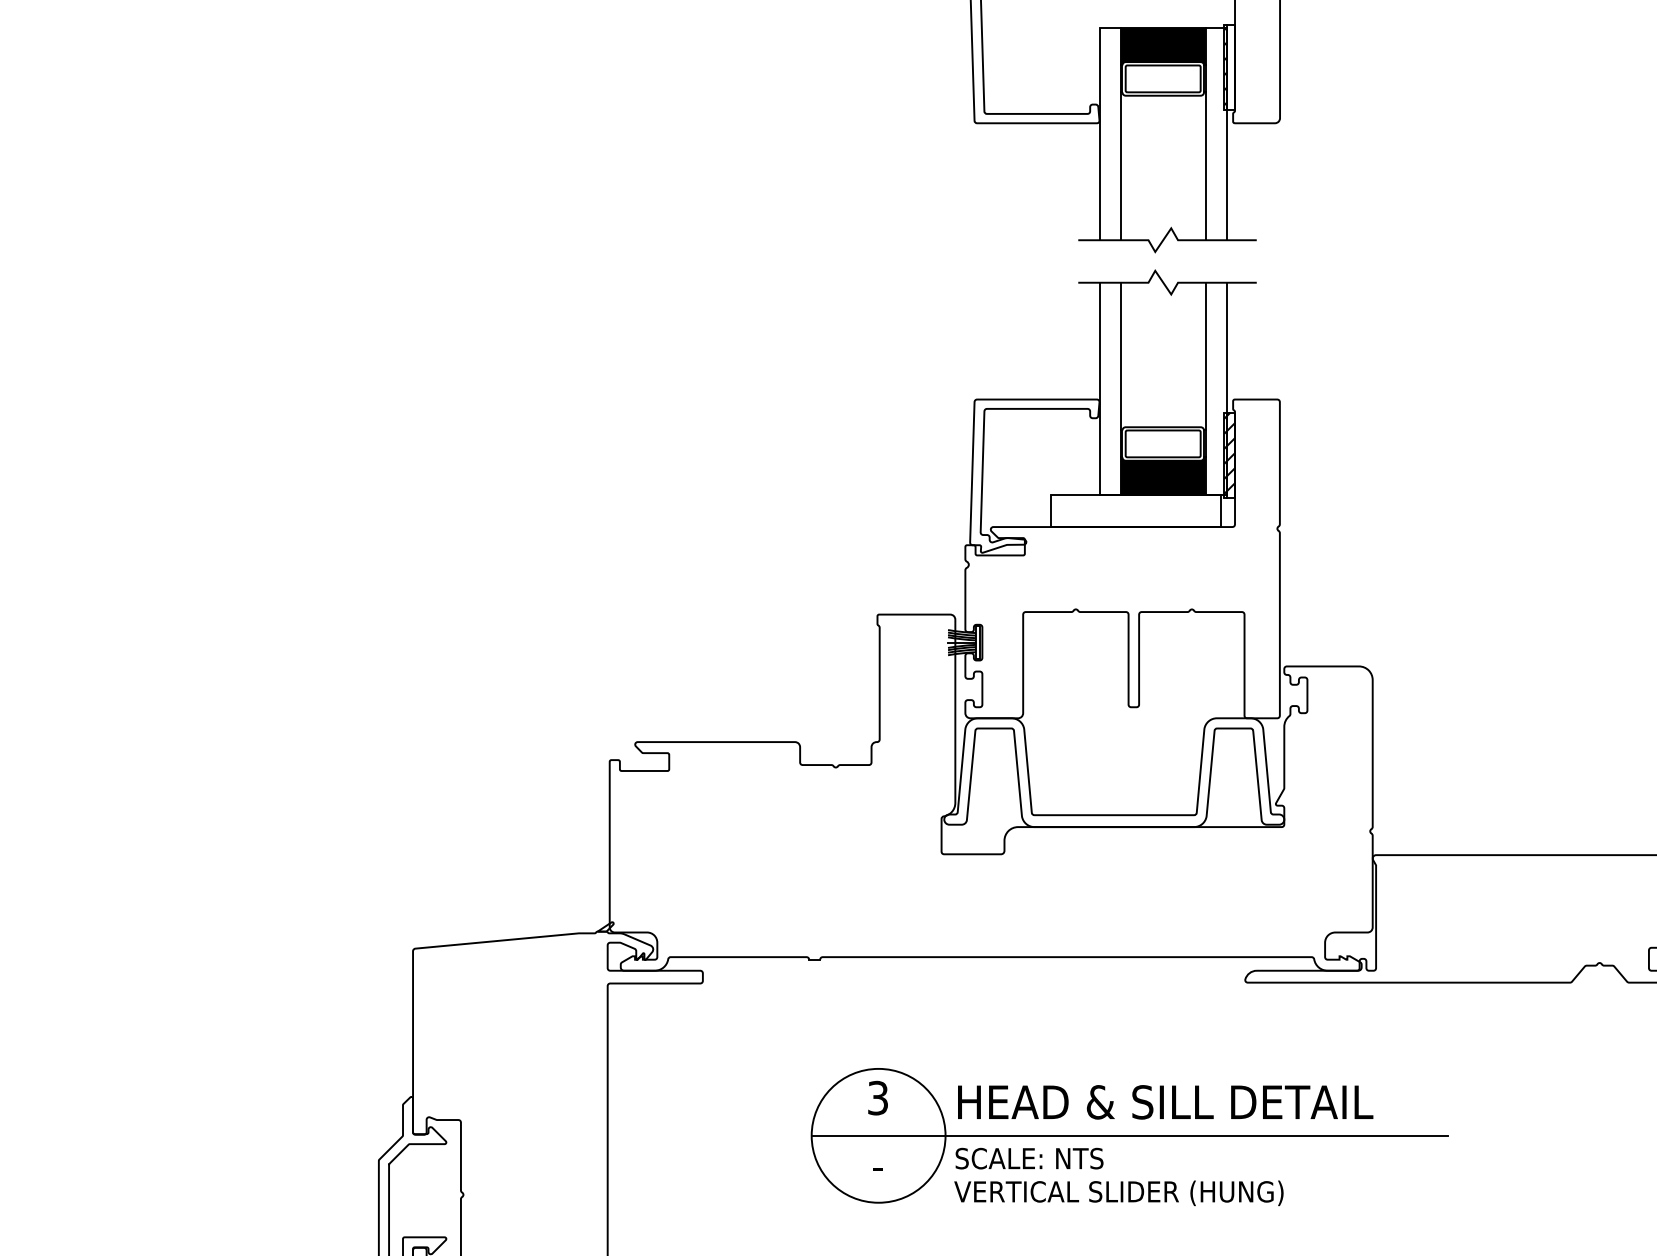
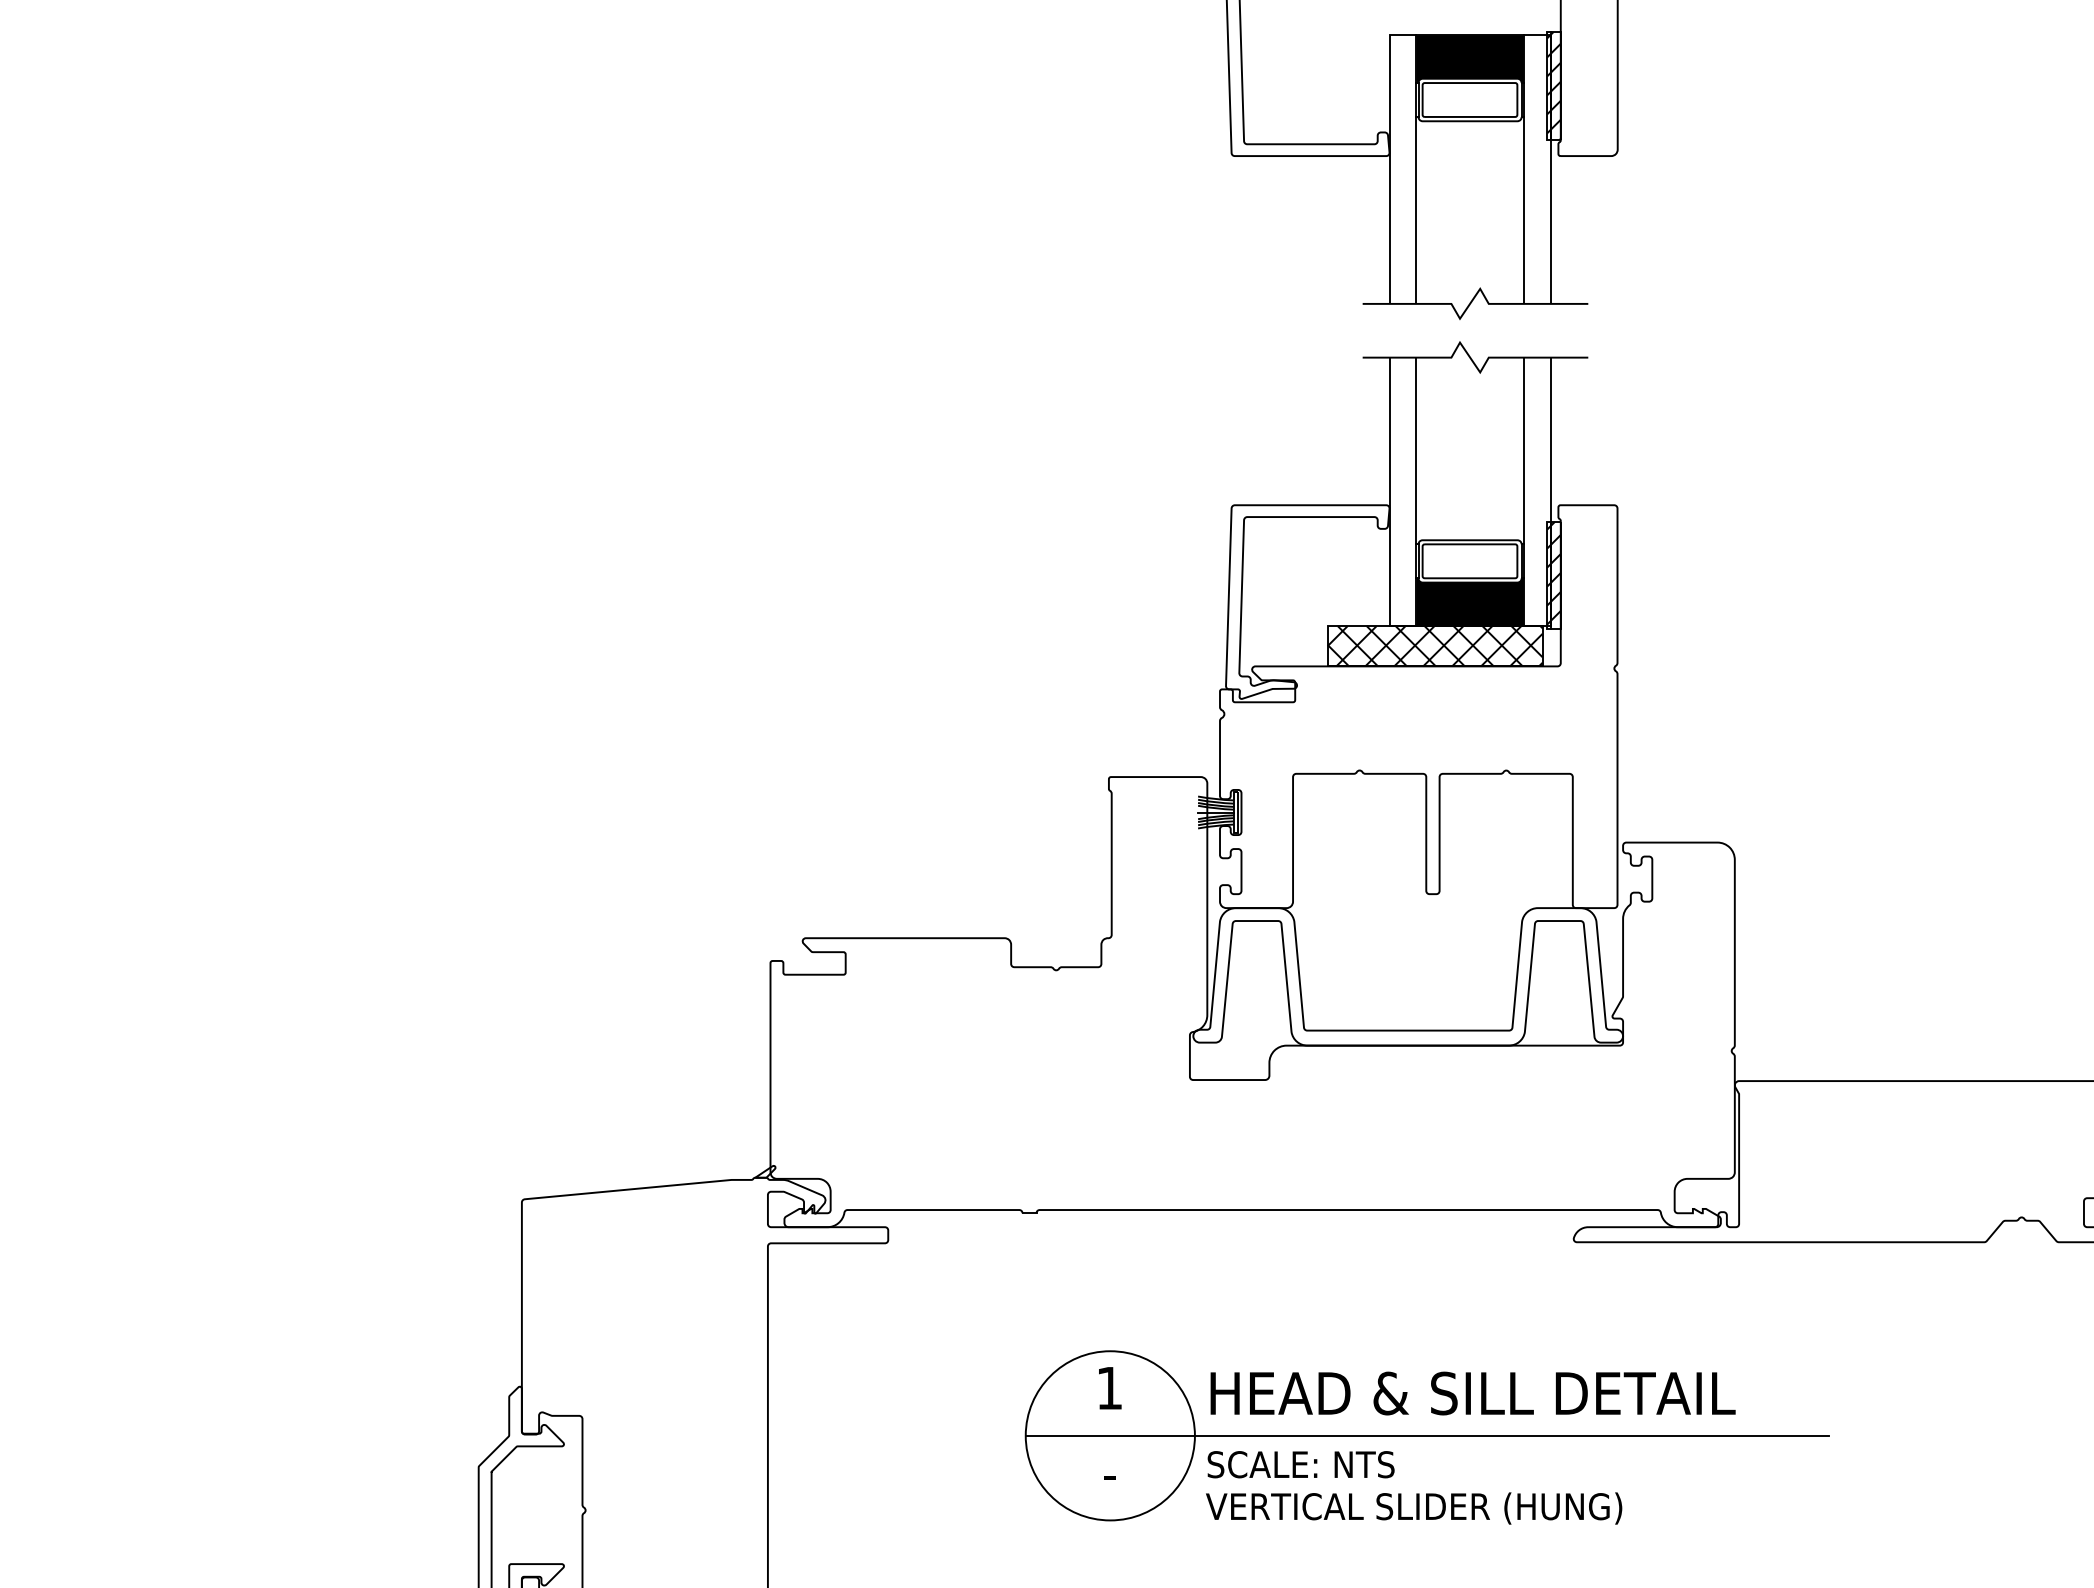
hatch: (1230, 67) -> (1555, 85), added
hatch: (1135, 511) -> (1434, 646), added
text: (877, 1098) -> (1109, 1388), 3 -> 1

